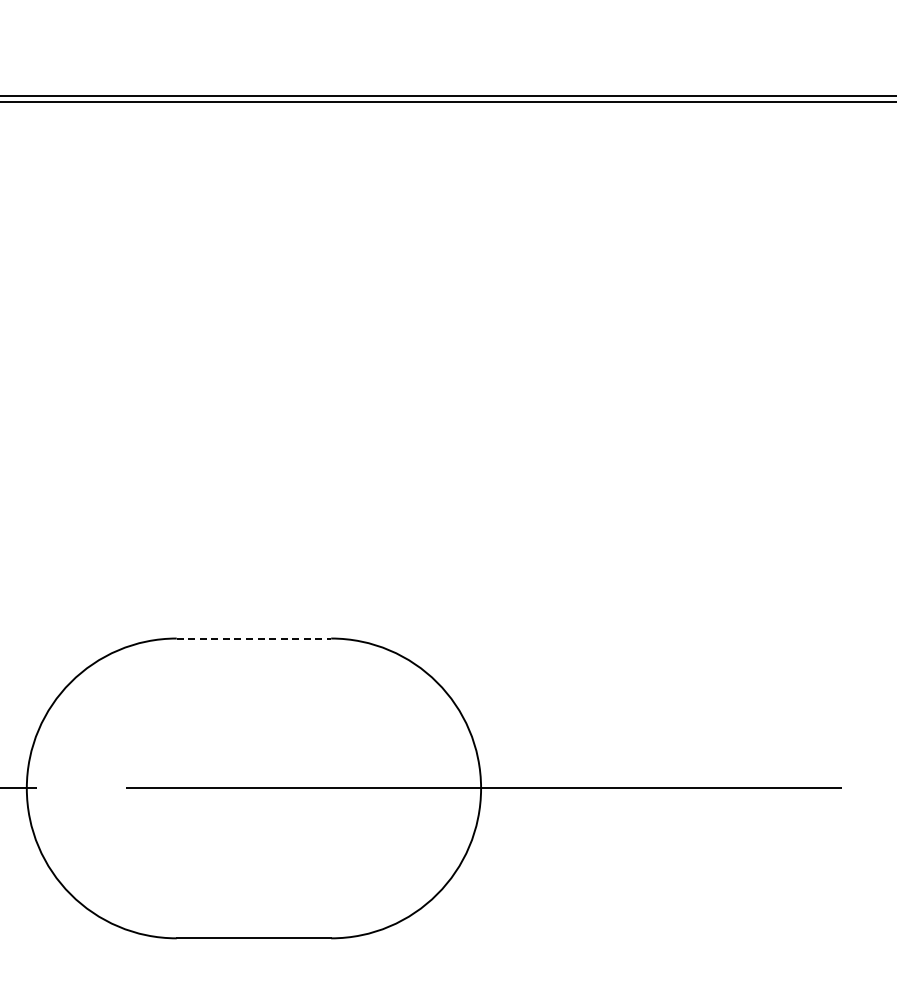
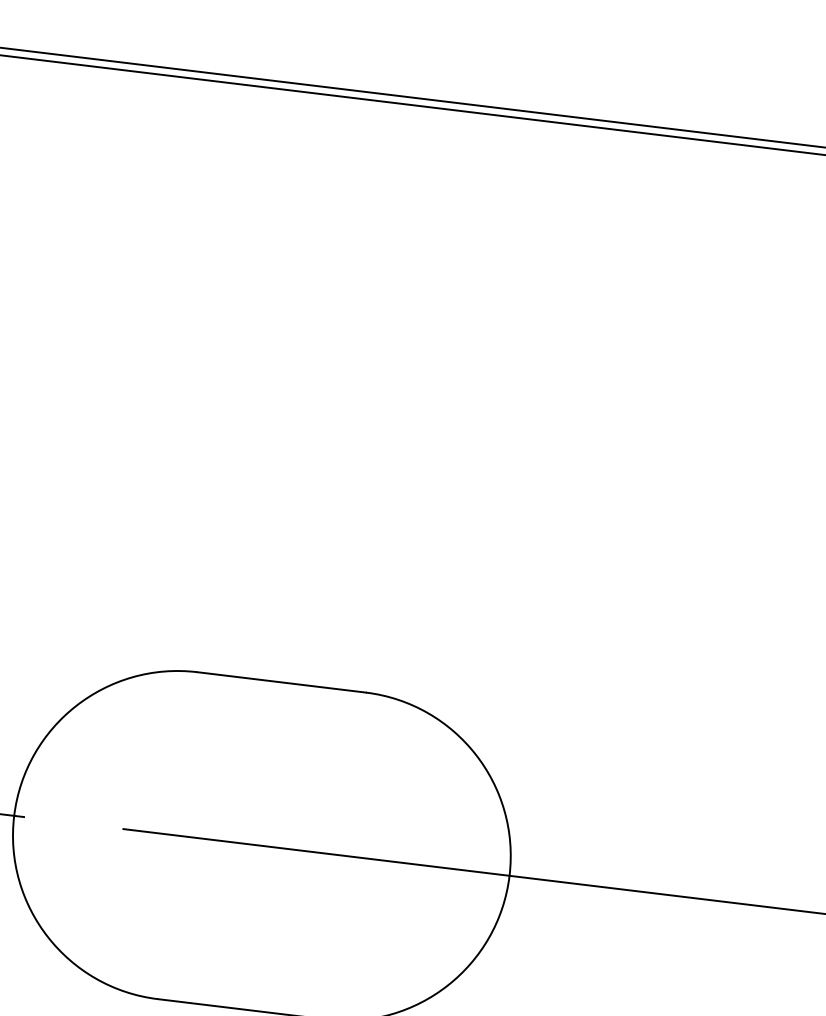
line: (254, 638) -> (282, 682), dashed -> solid

